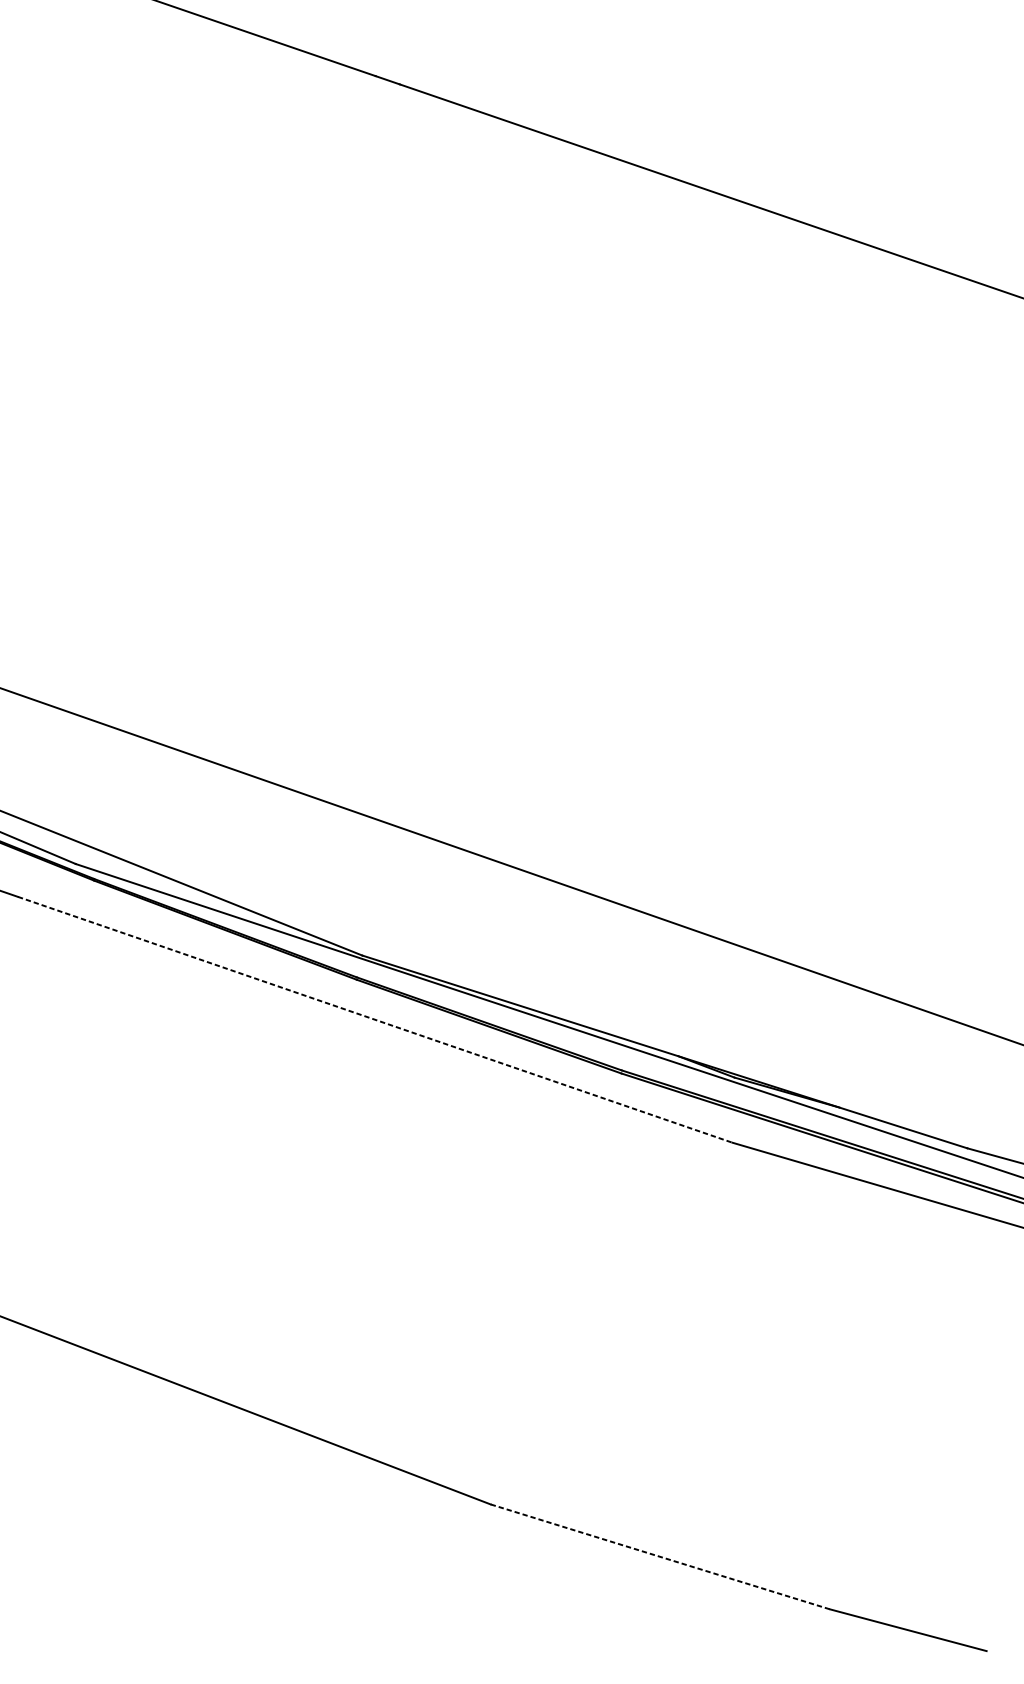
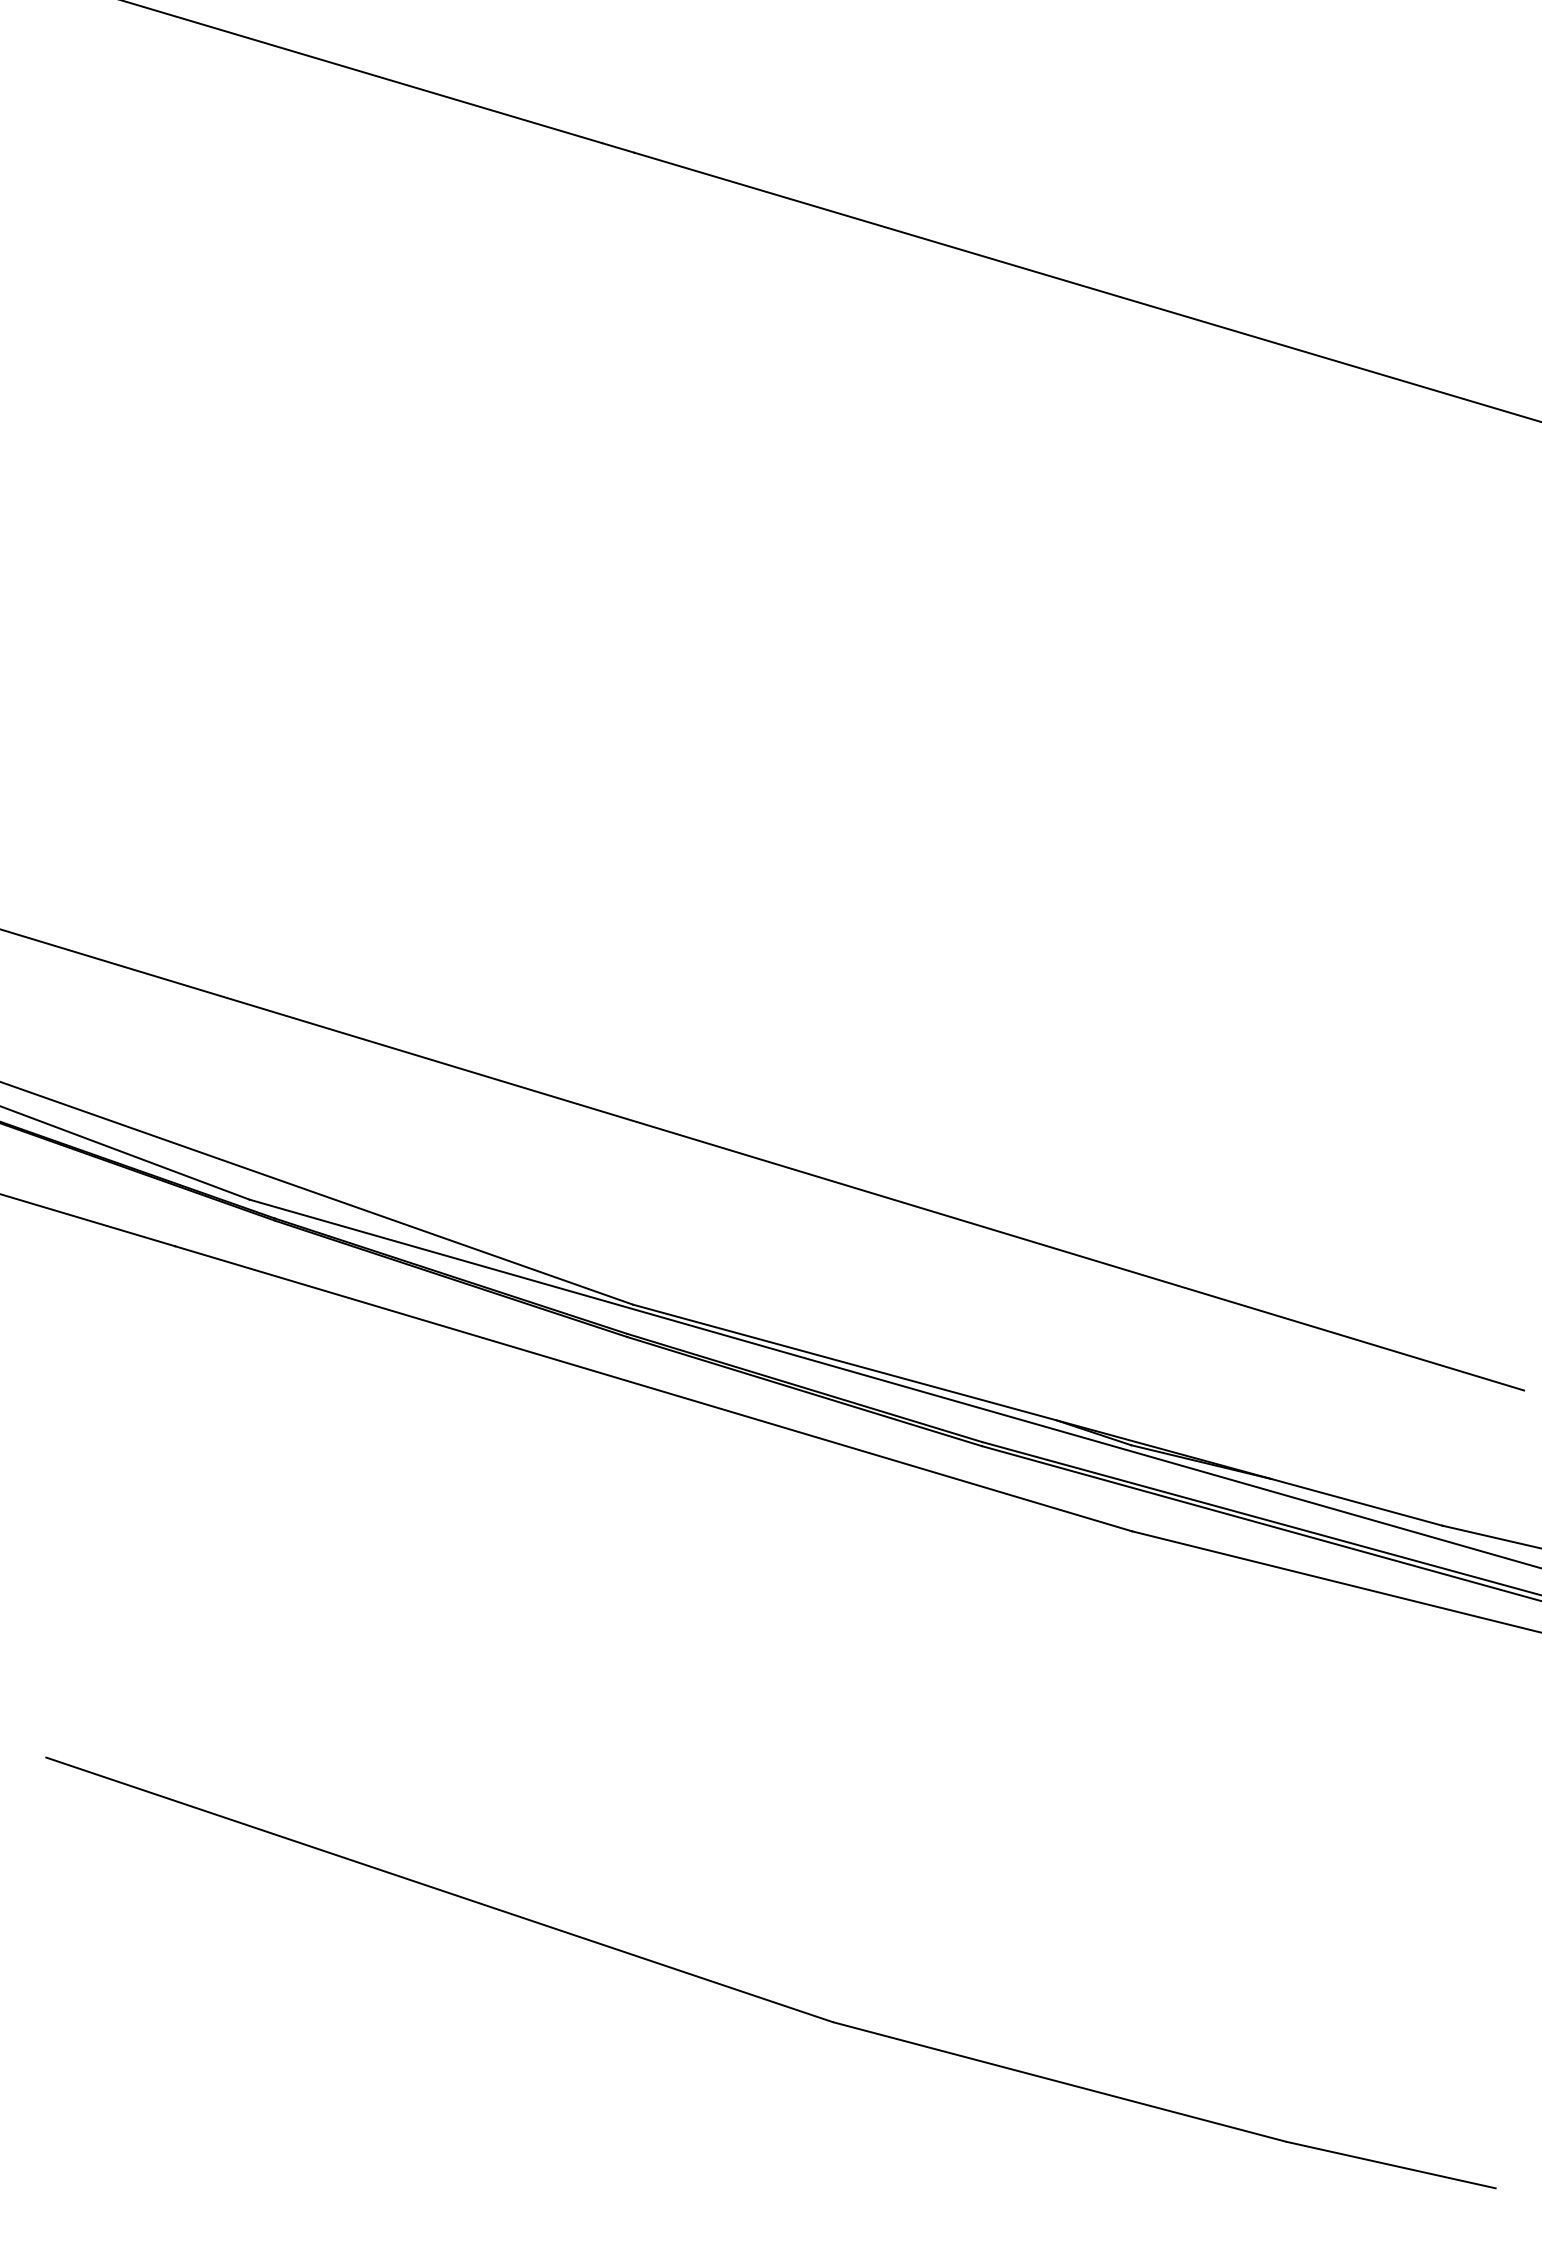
line: (375, 1019) -> (654, 1388), dashed -> solid
line: (660, 1557) -> (1059, 2082), dashed -> solid

